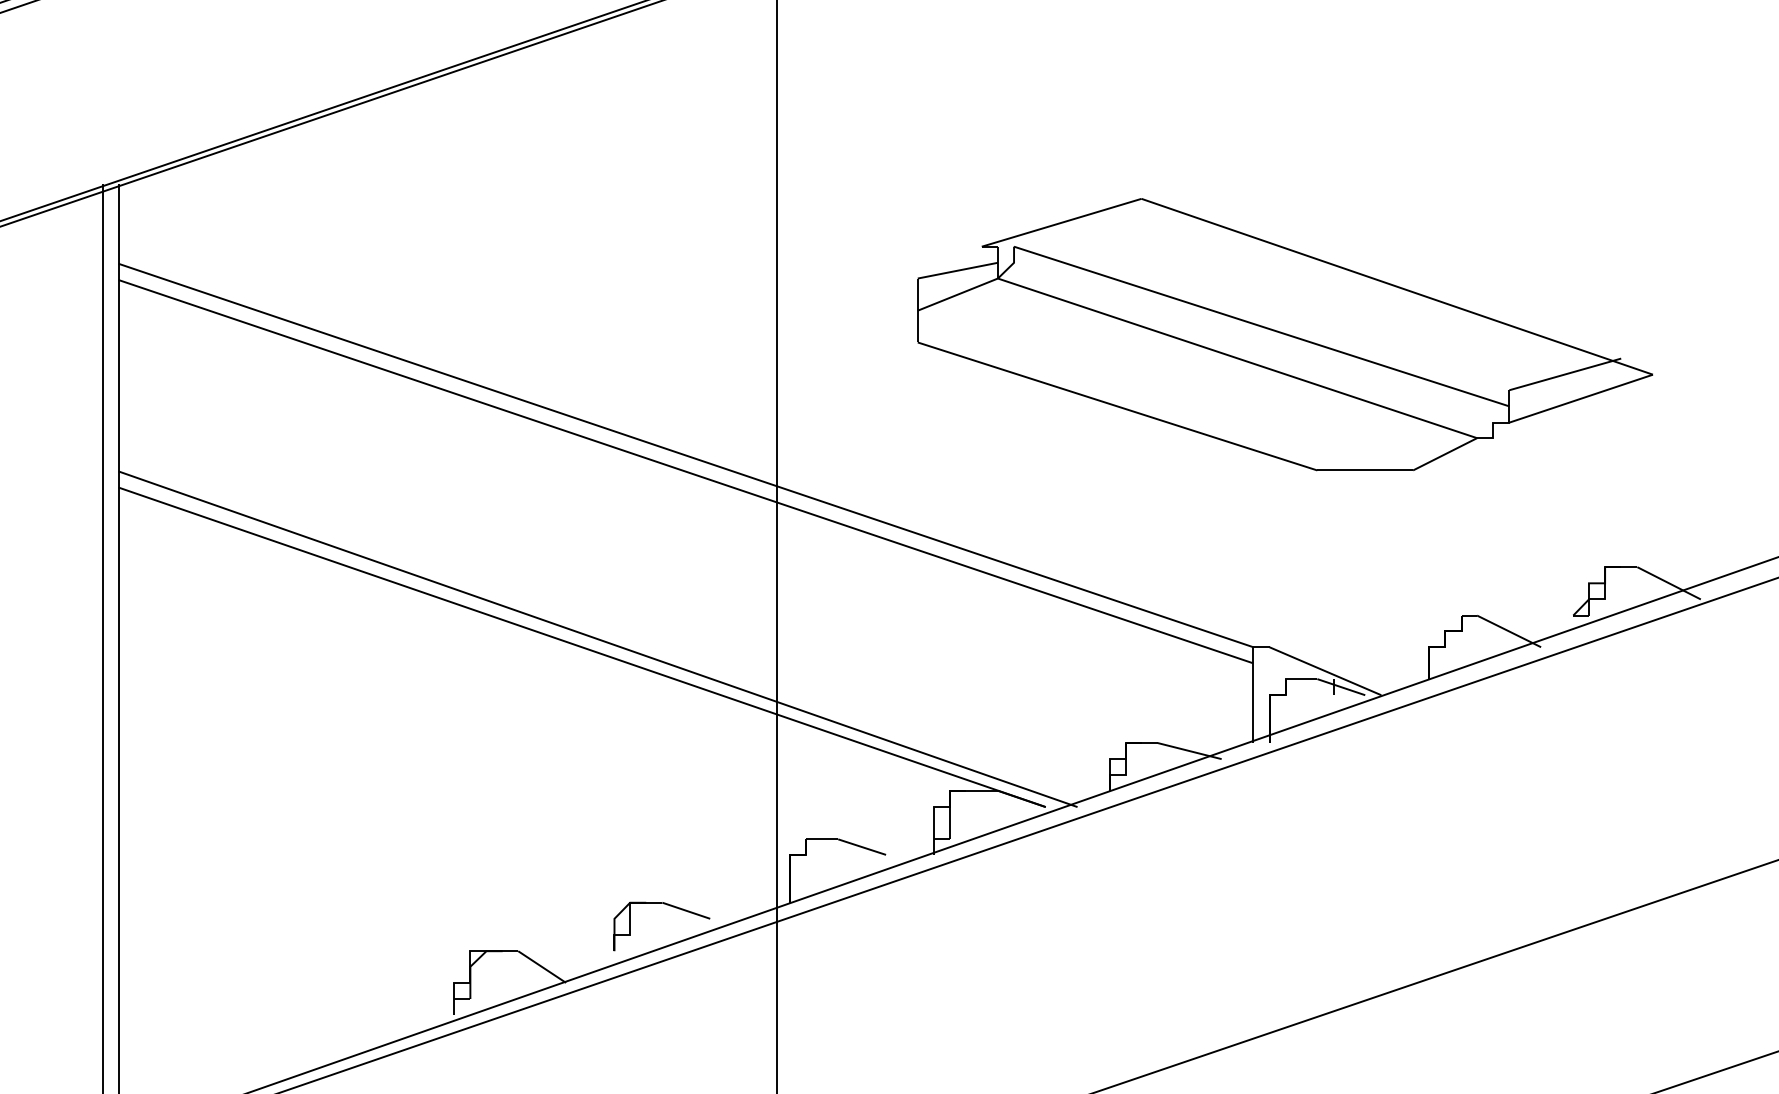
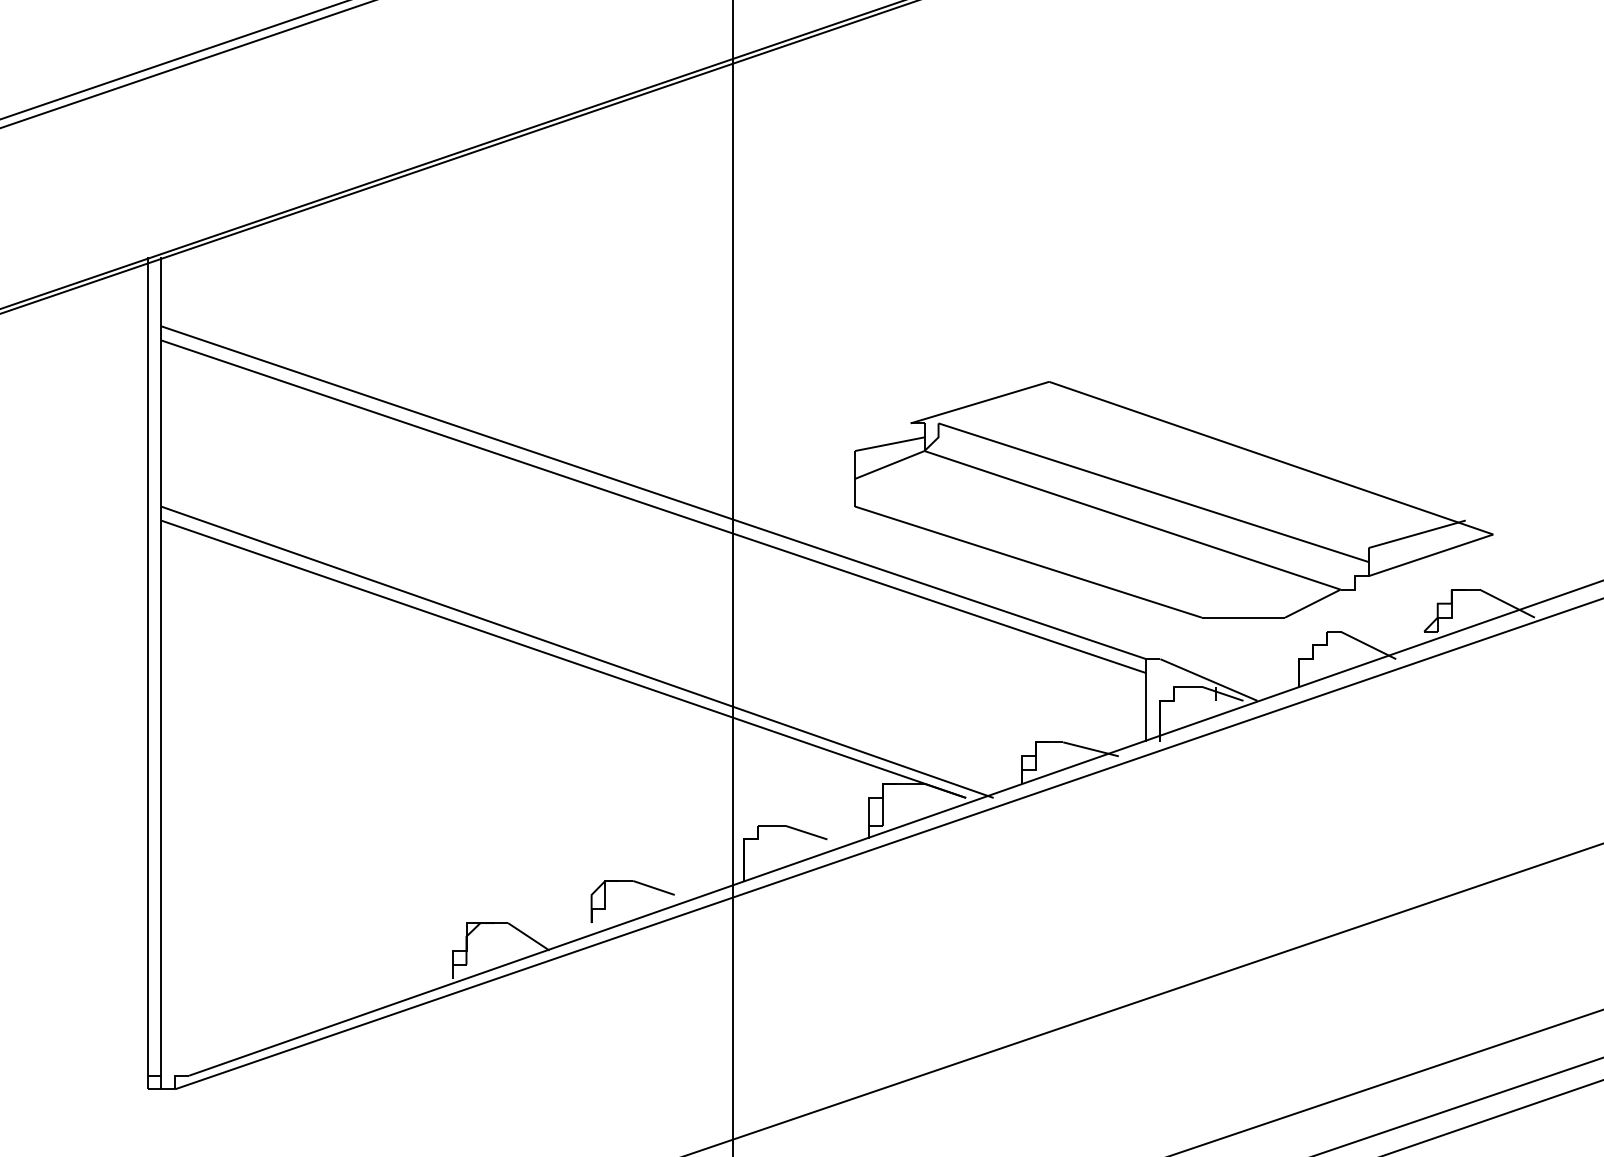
part: (1284, 334) -> (1173, 499), moved

